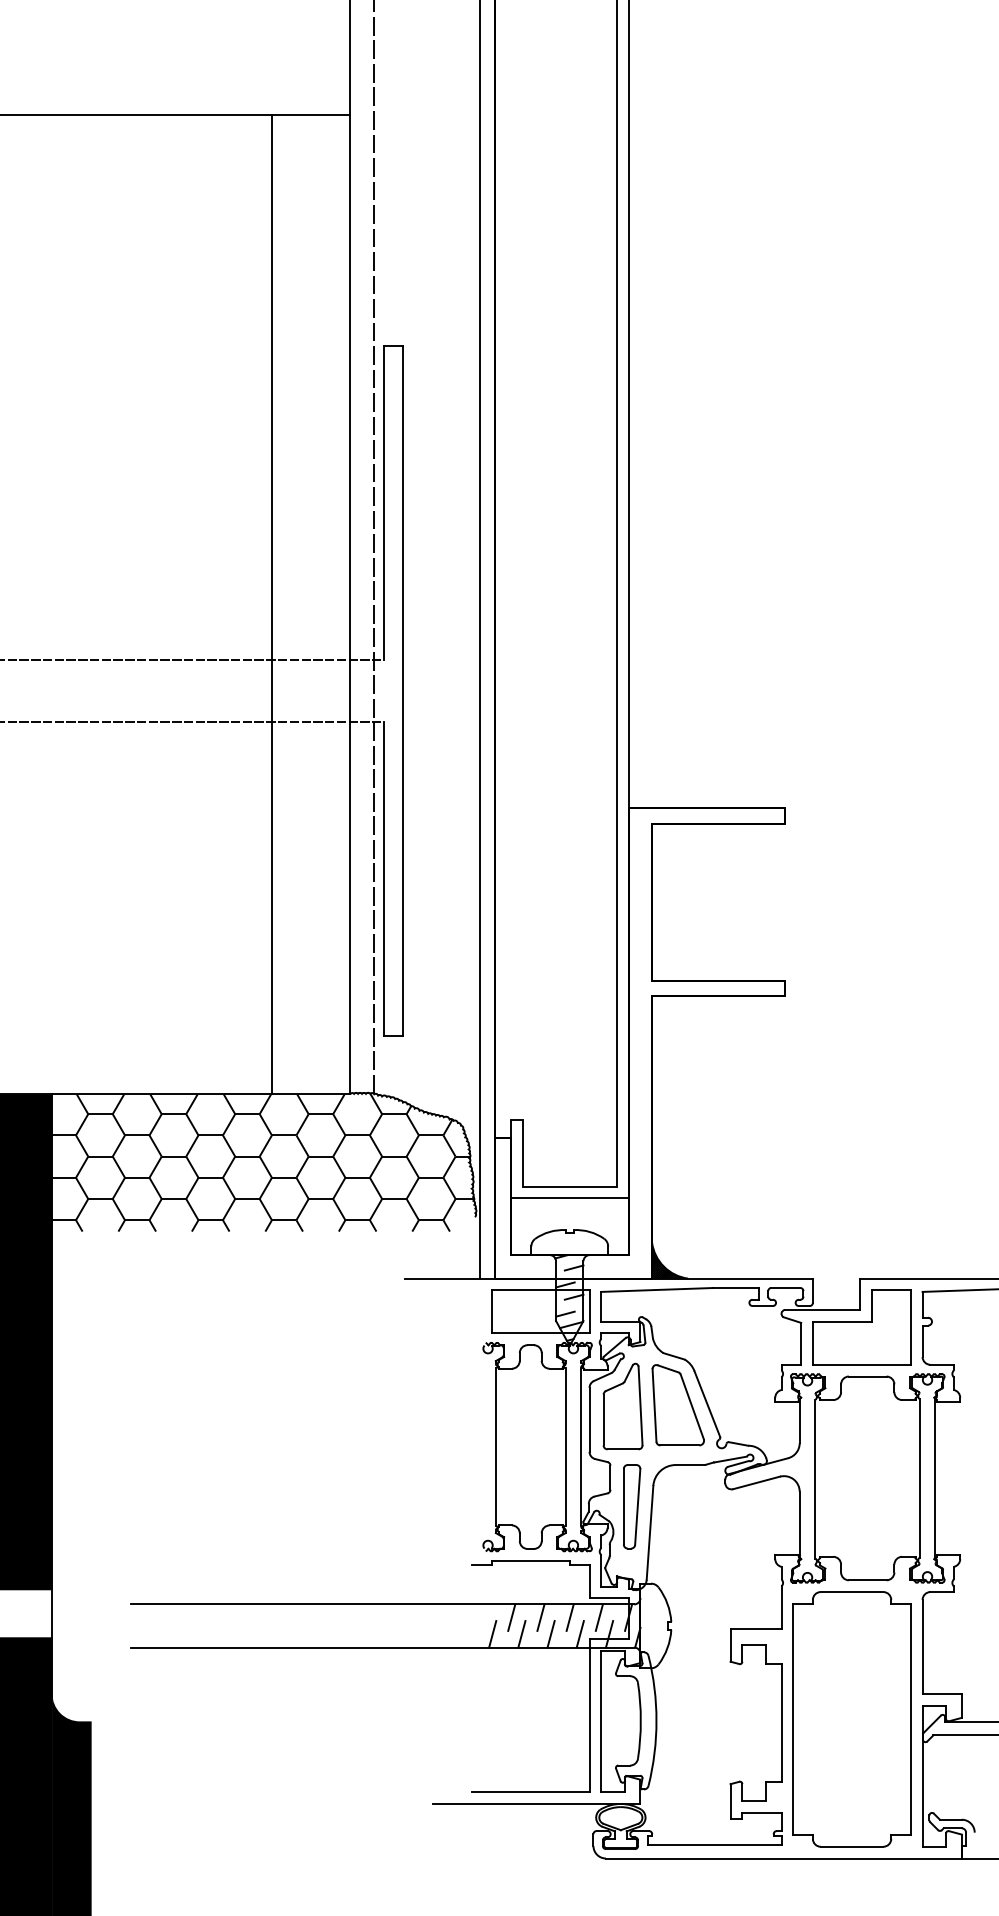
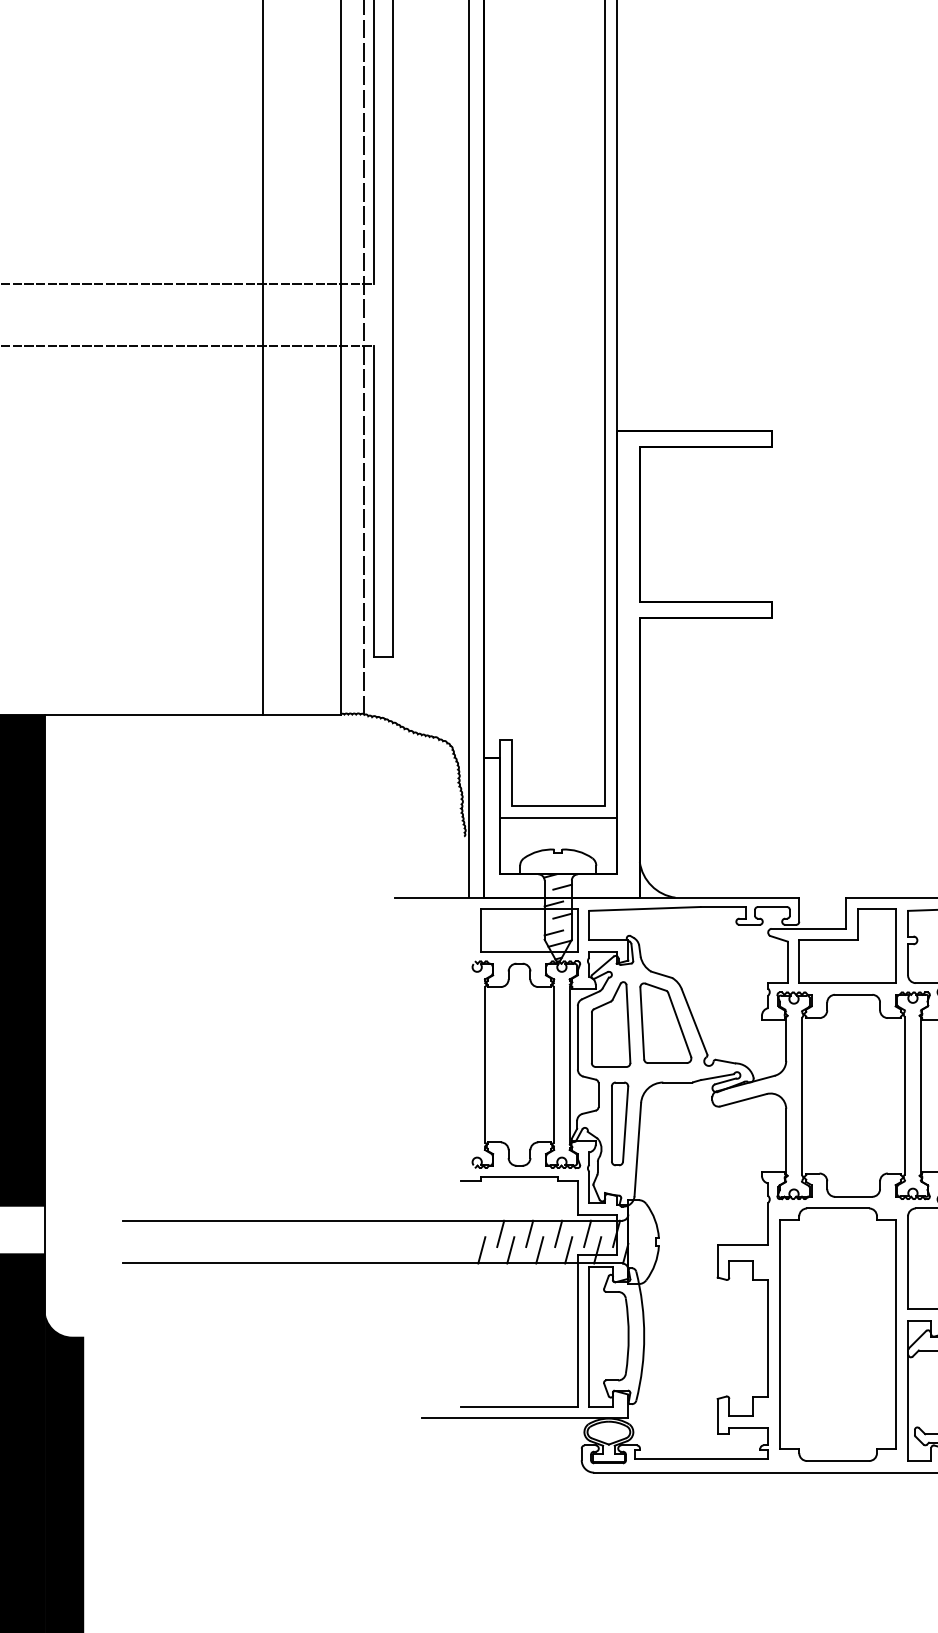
hatch: (263, 1161) -> (254, 781), removed
hatch: (669, 1260) -> (657, 879), removed

